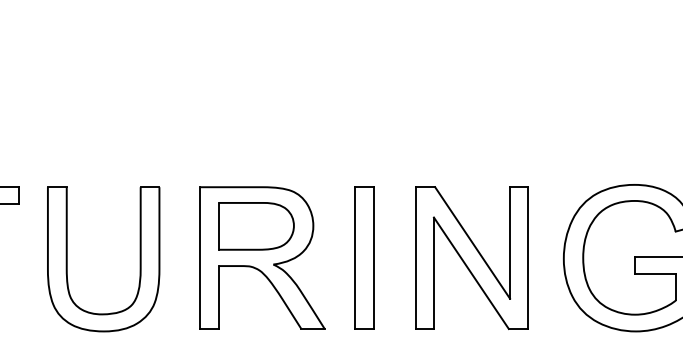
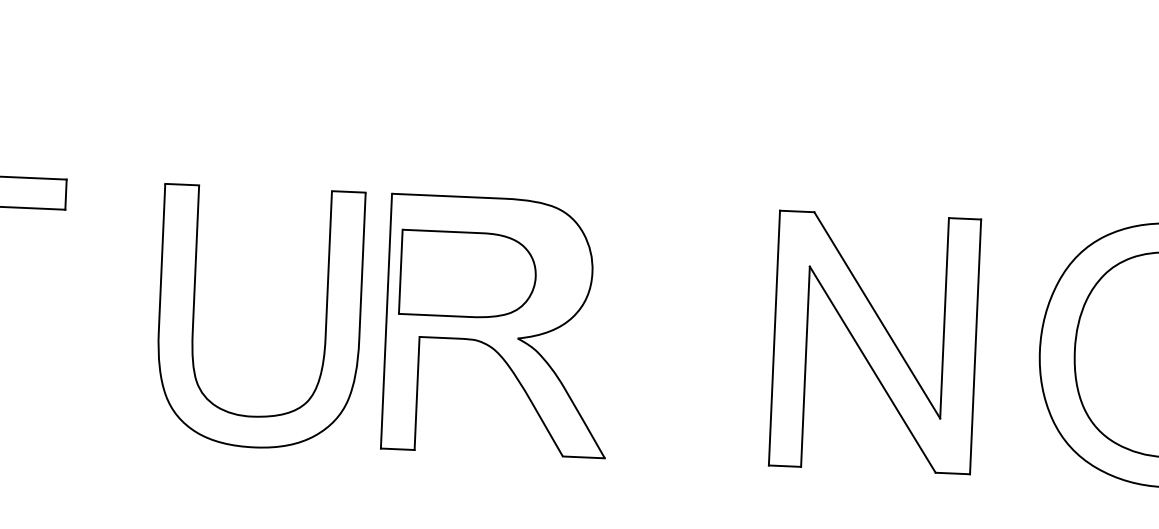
part: (256, 226) -> (468, 275), moved
part: (364, 257) -> (681, 332), removed
part: (67, 259) -> (194, 315), moved

